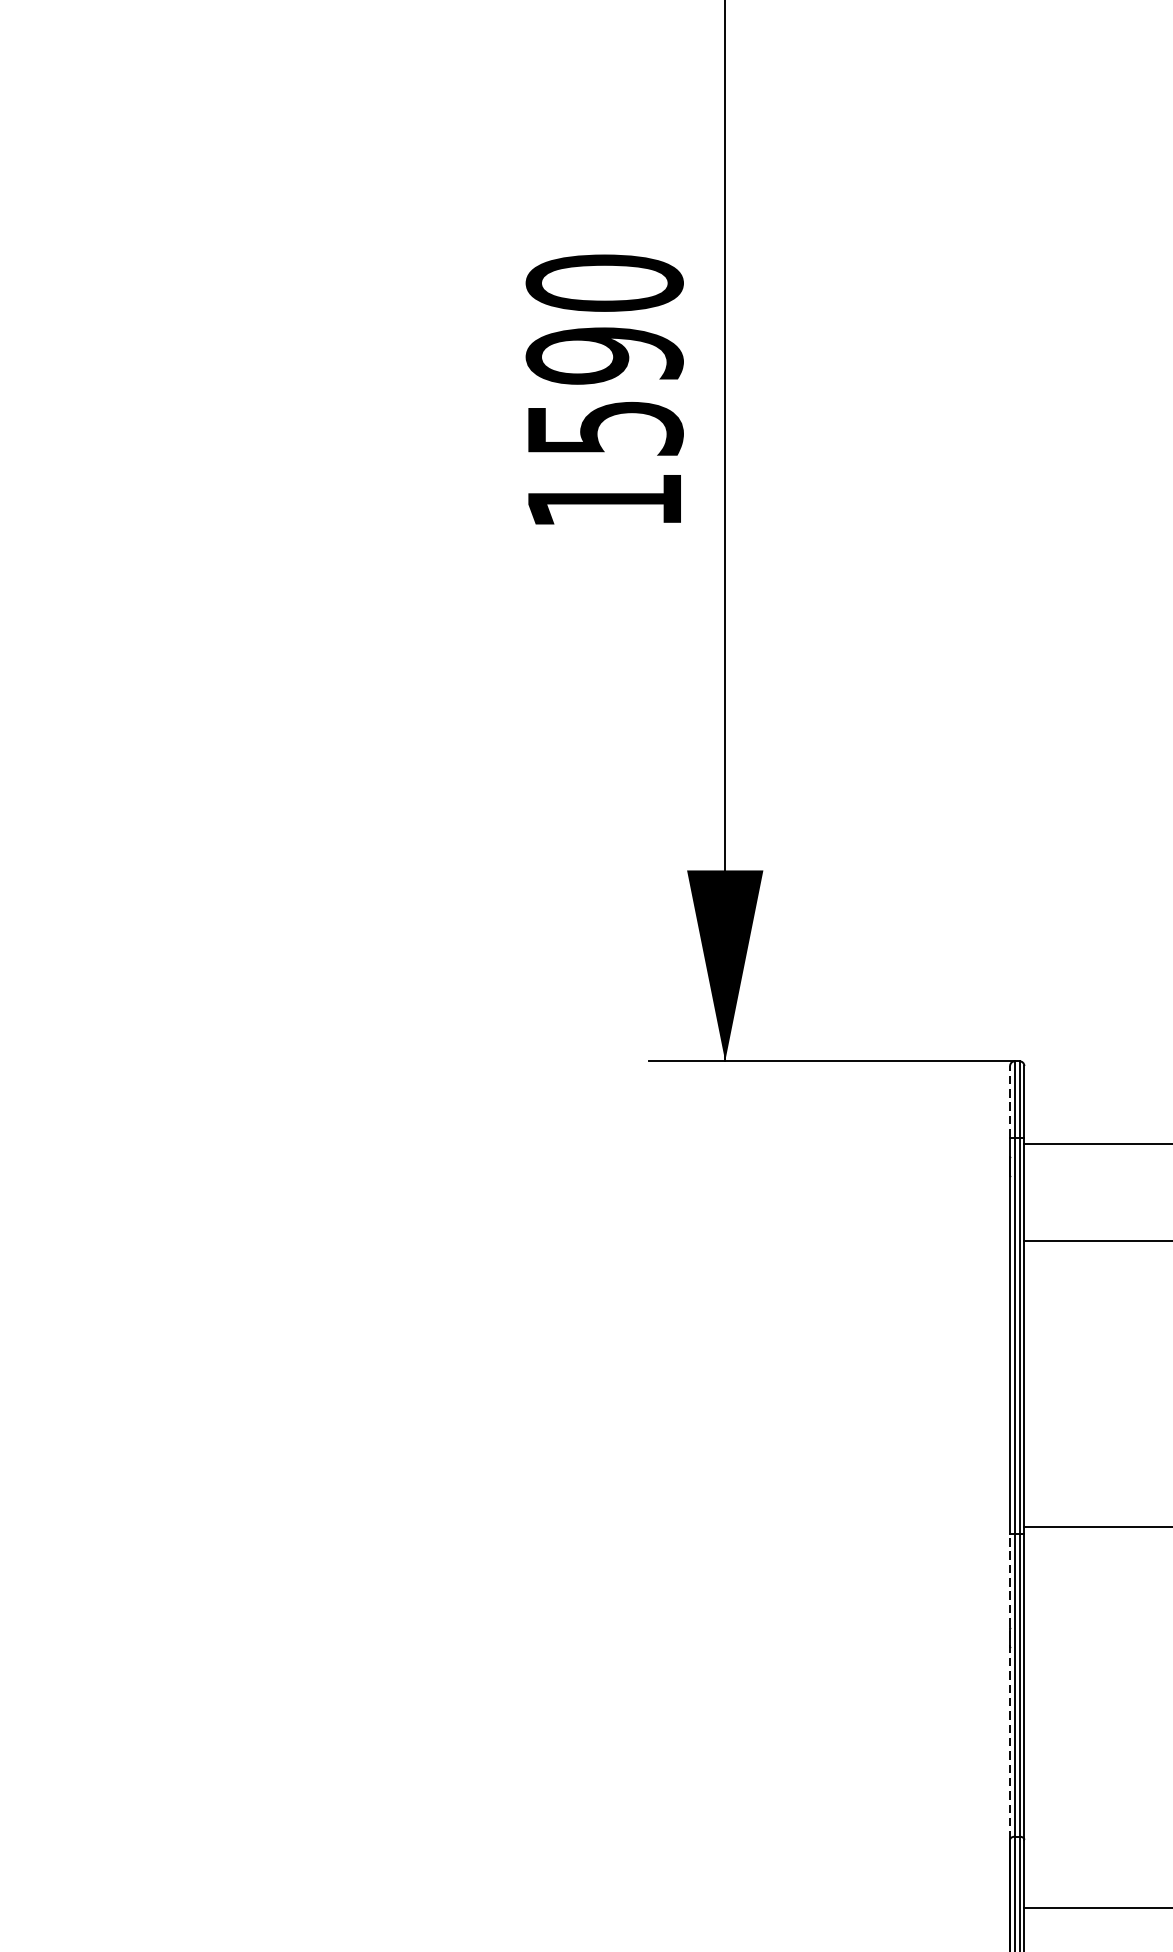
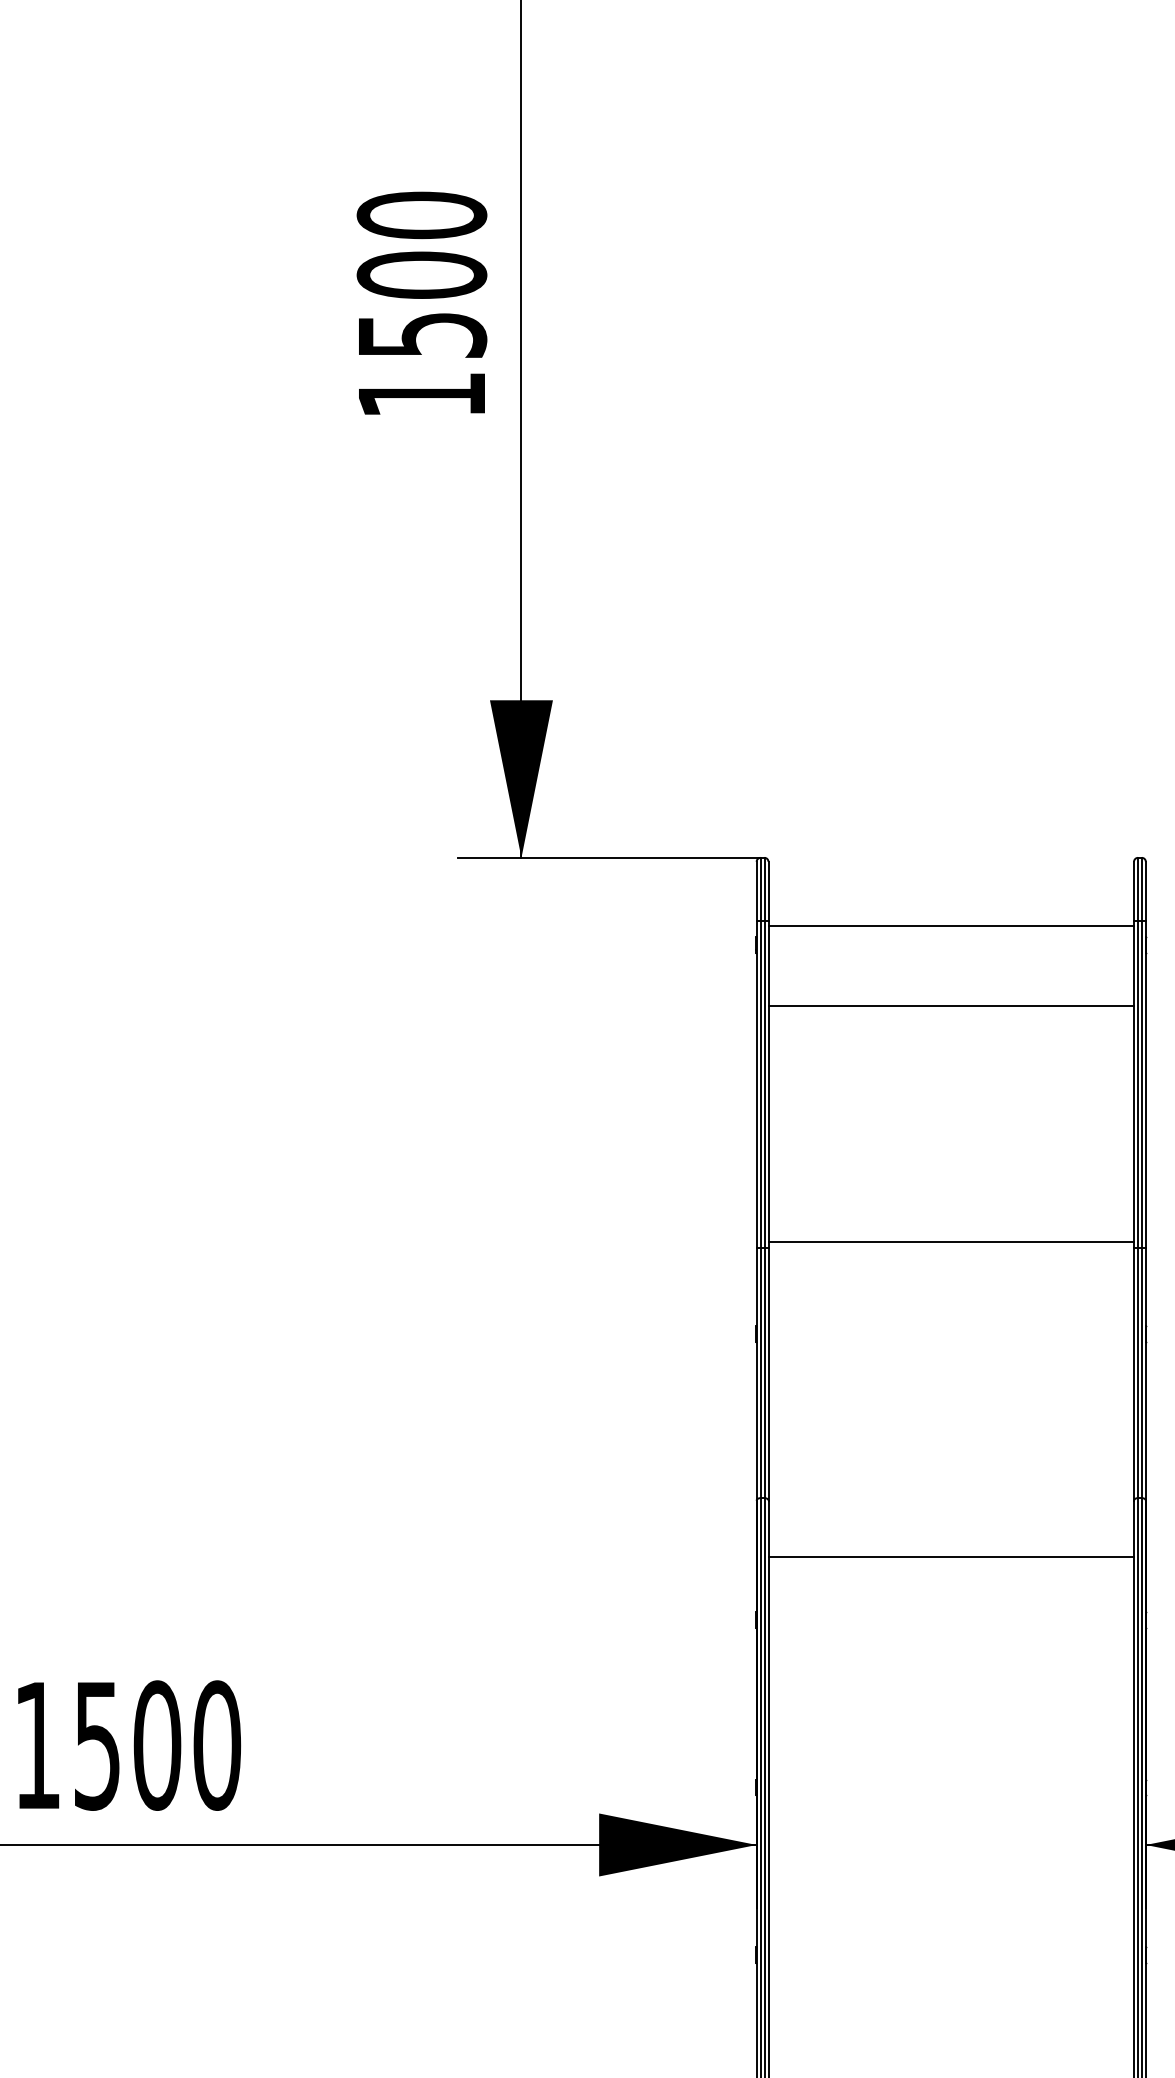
text: (604, 355) -> (421, 275), 1590 -> 1500
line: (1009, 1102) -> (756, 891), dashed -> solid
line: (1009, 1685) -> (756, 1373), dashed -> solid

